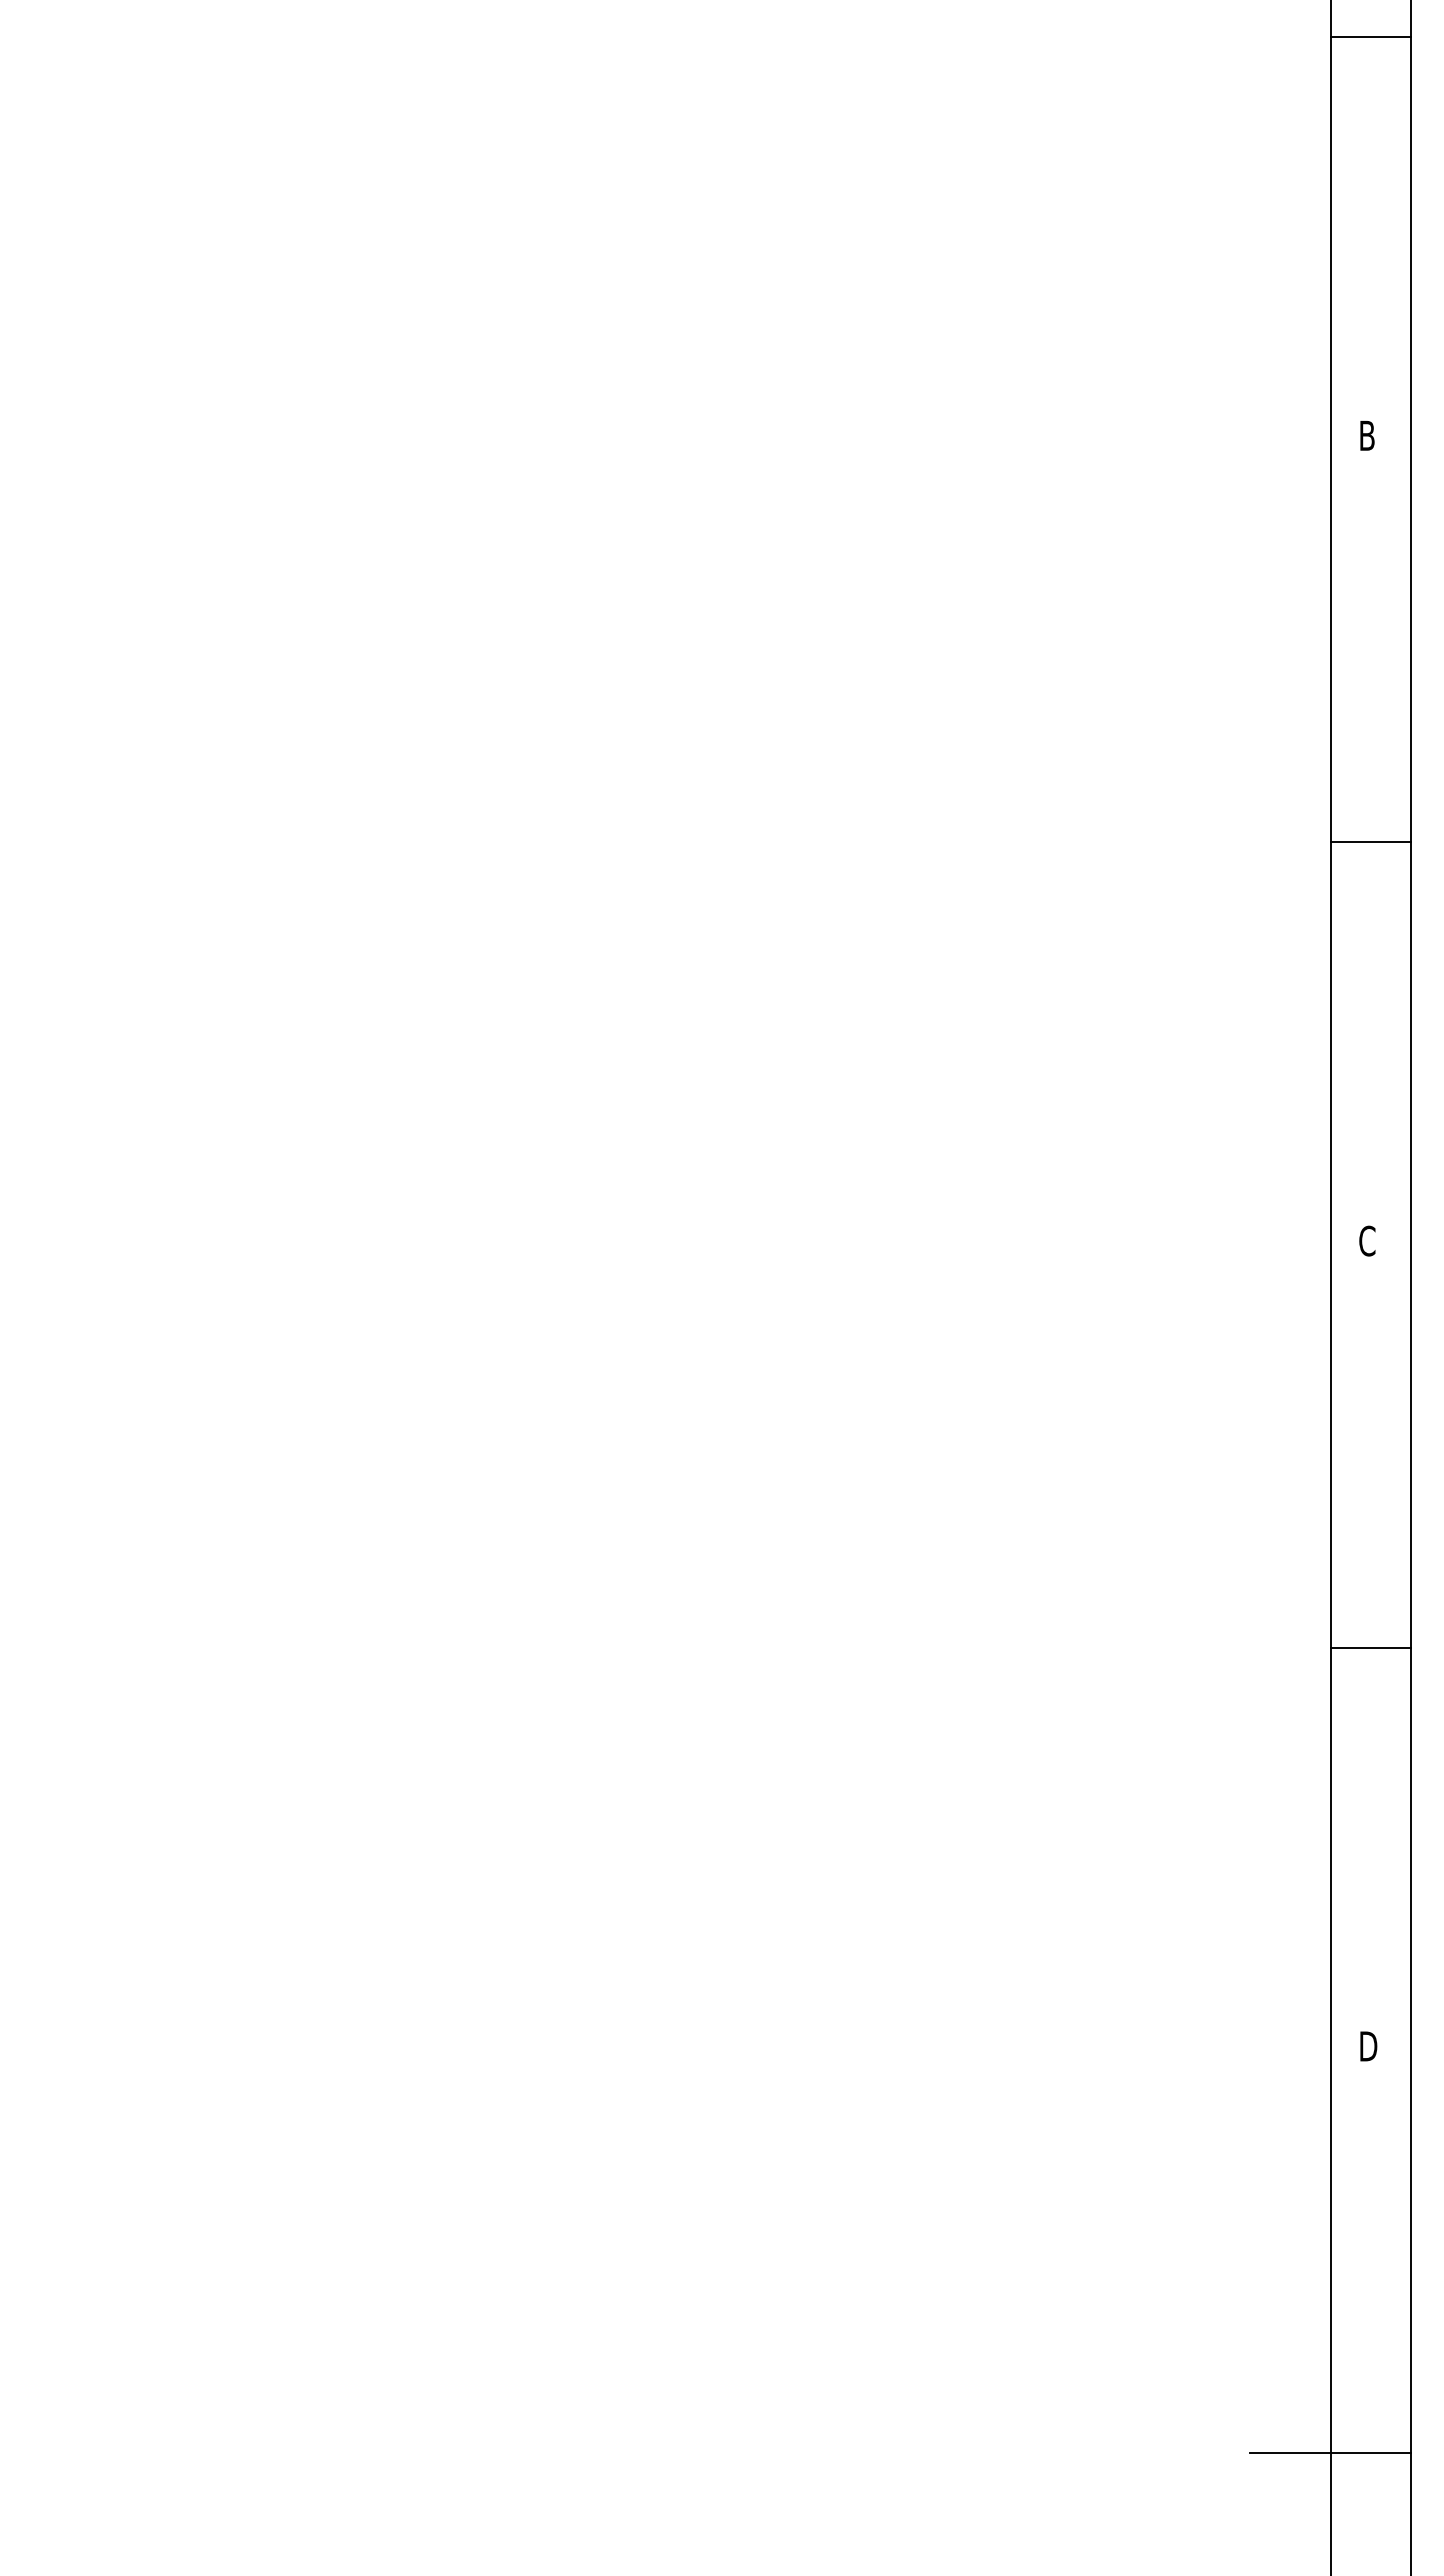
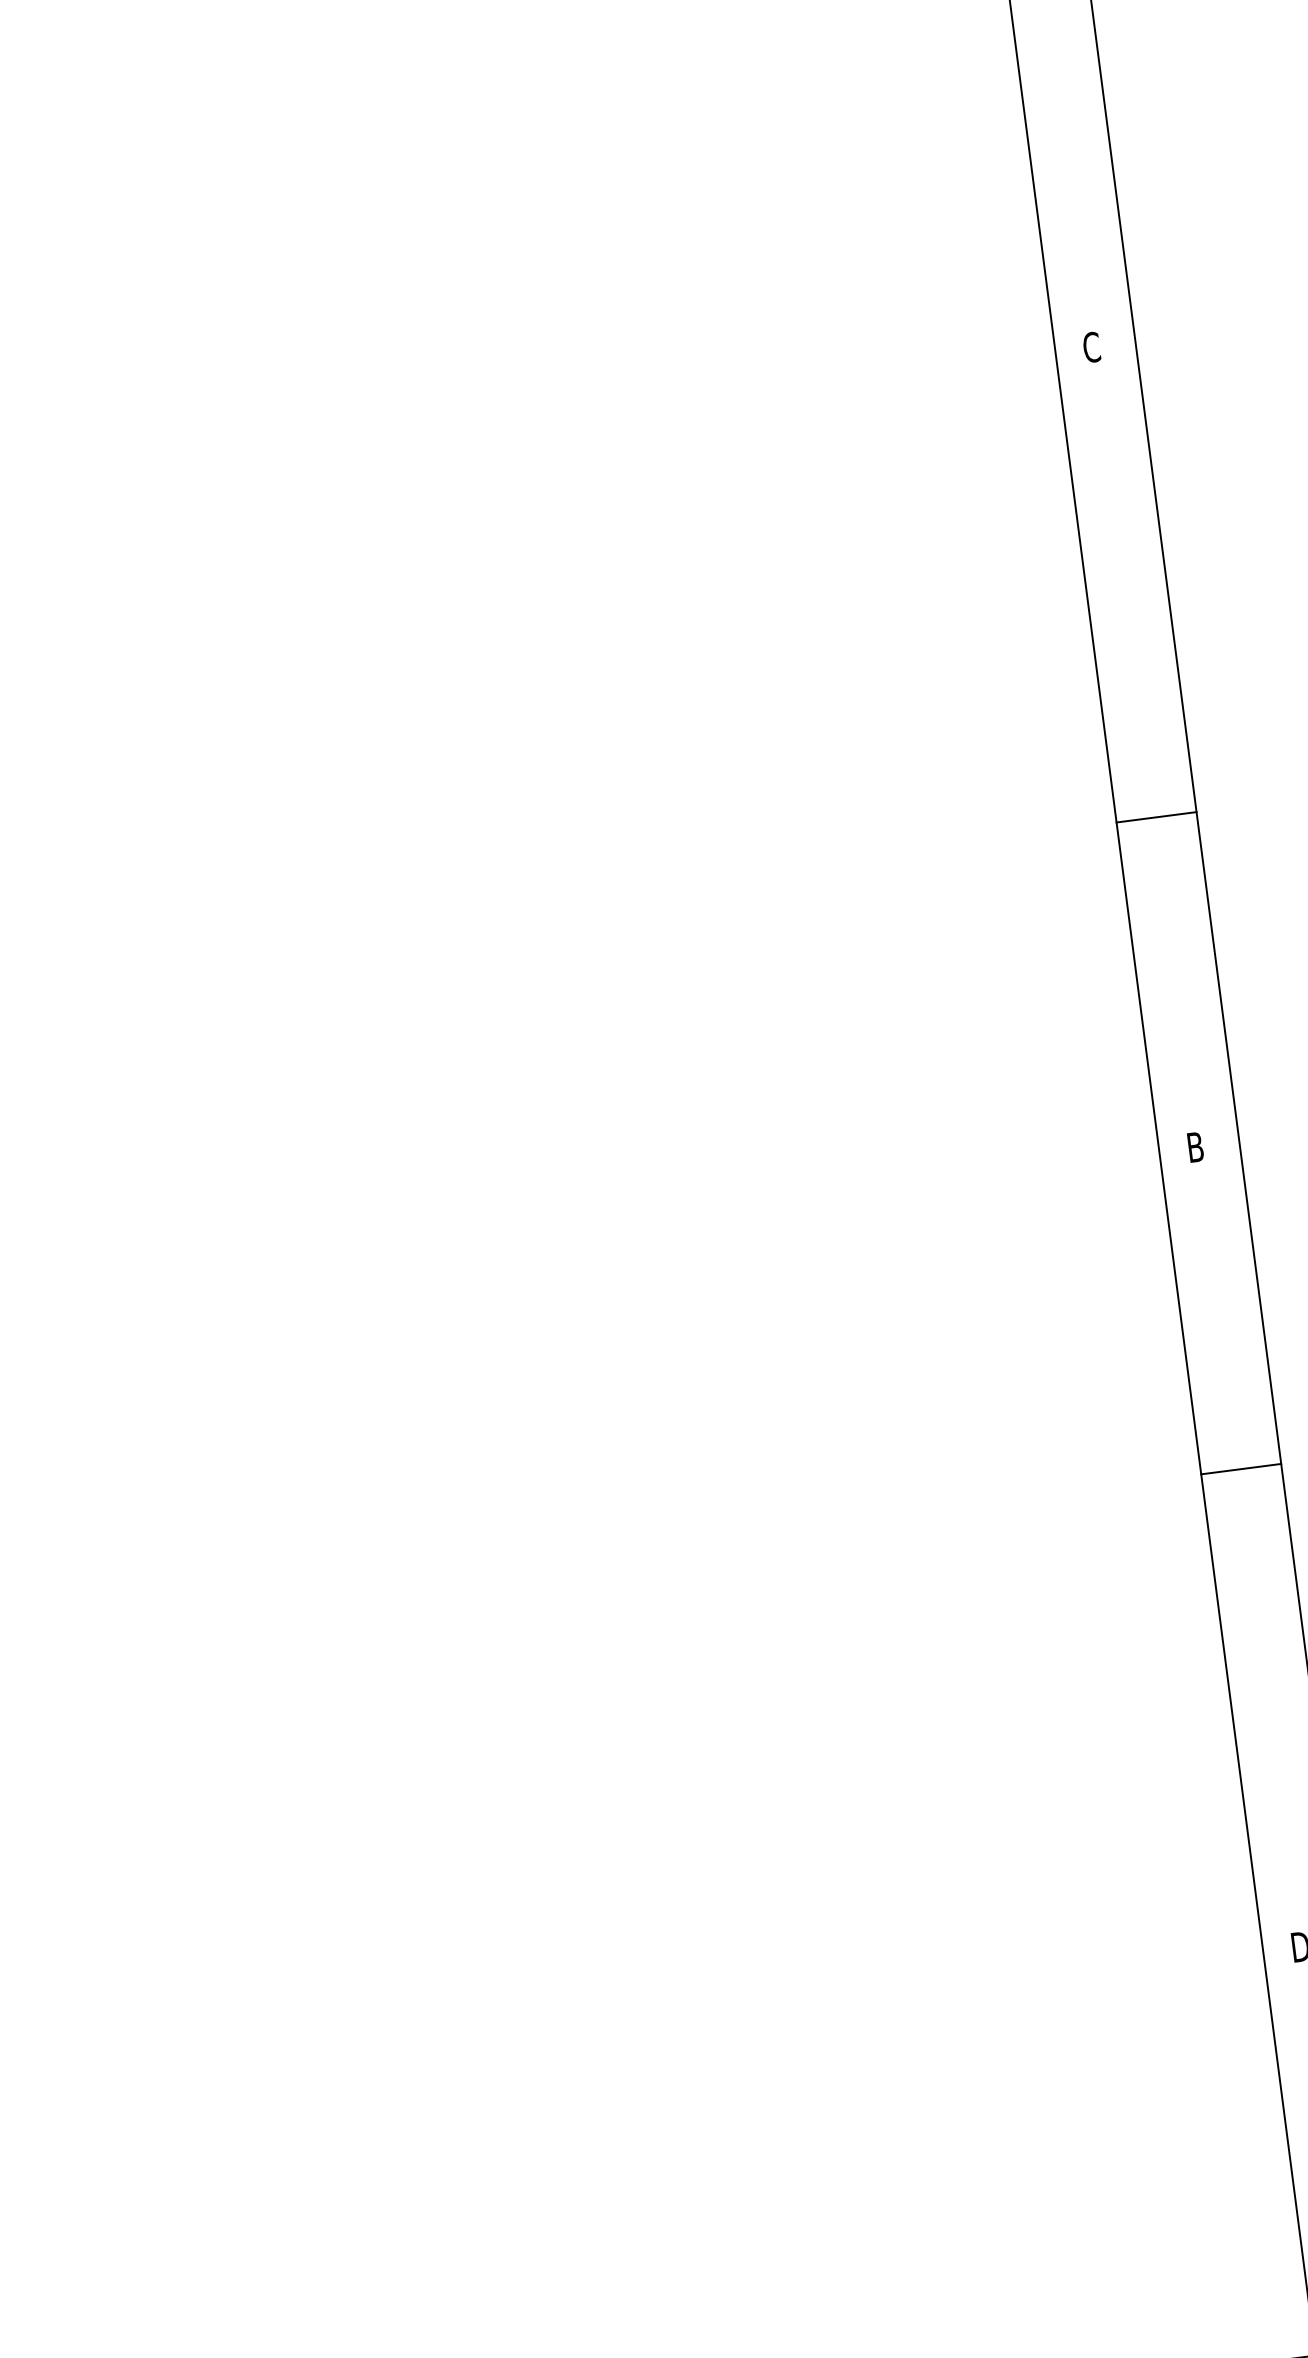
text: (1367, 435) -> (1091, 347), B -> C
line: (1370, 842) -> (1155, 817), moved
text: (1367, 1240) -> (1195, 1146), C -> B
line: (1370, 1647) -> (1240, 1469), moved

